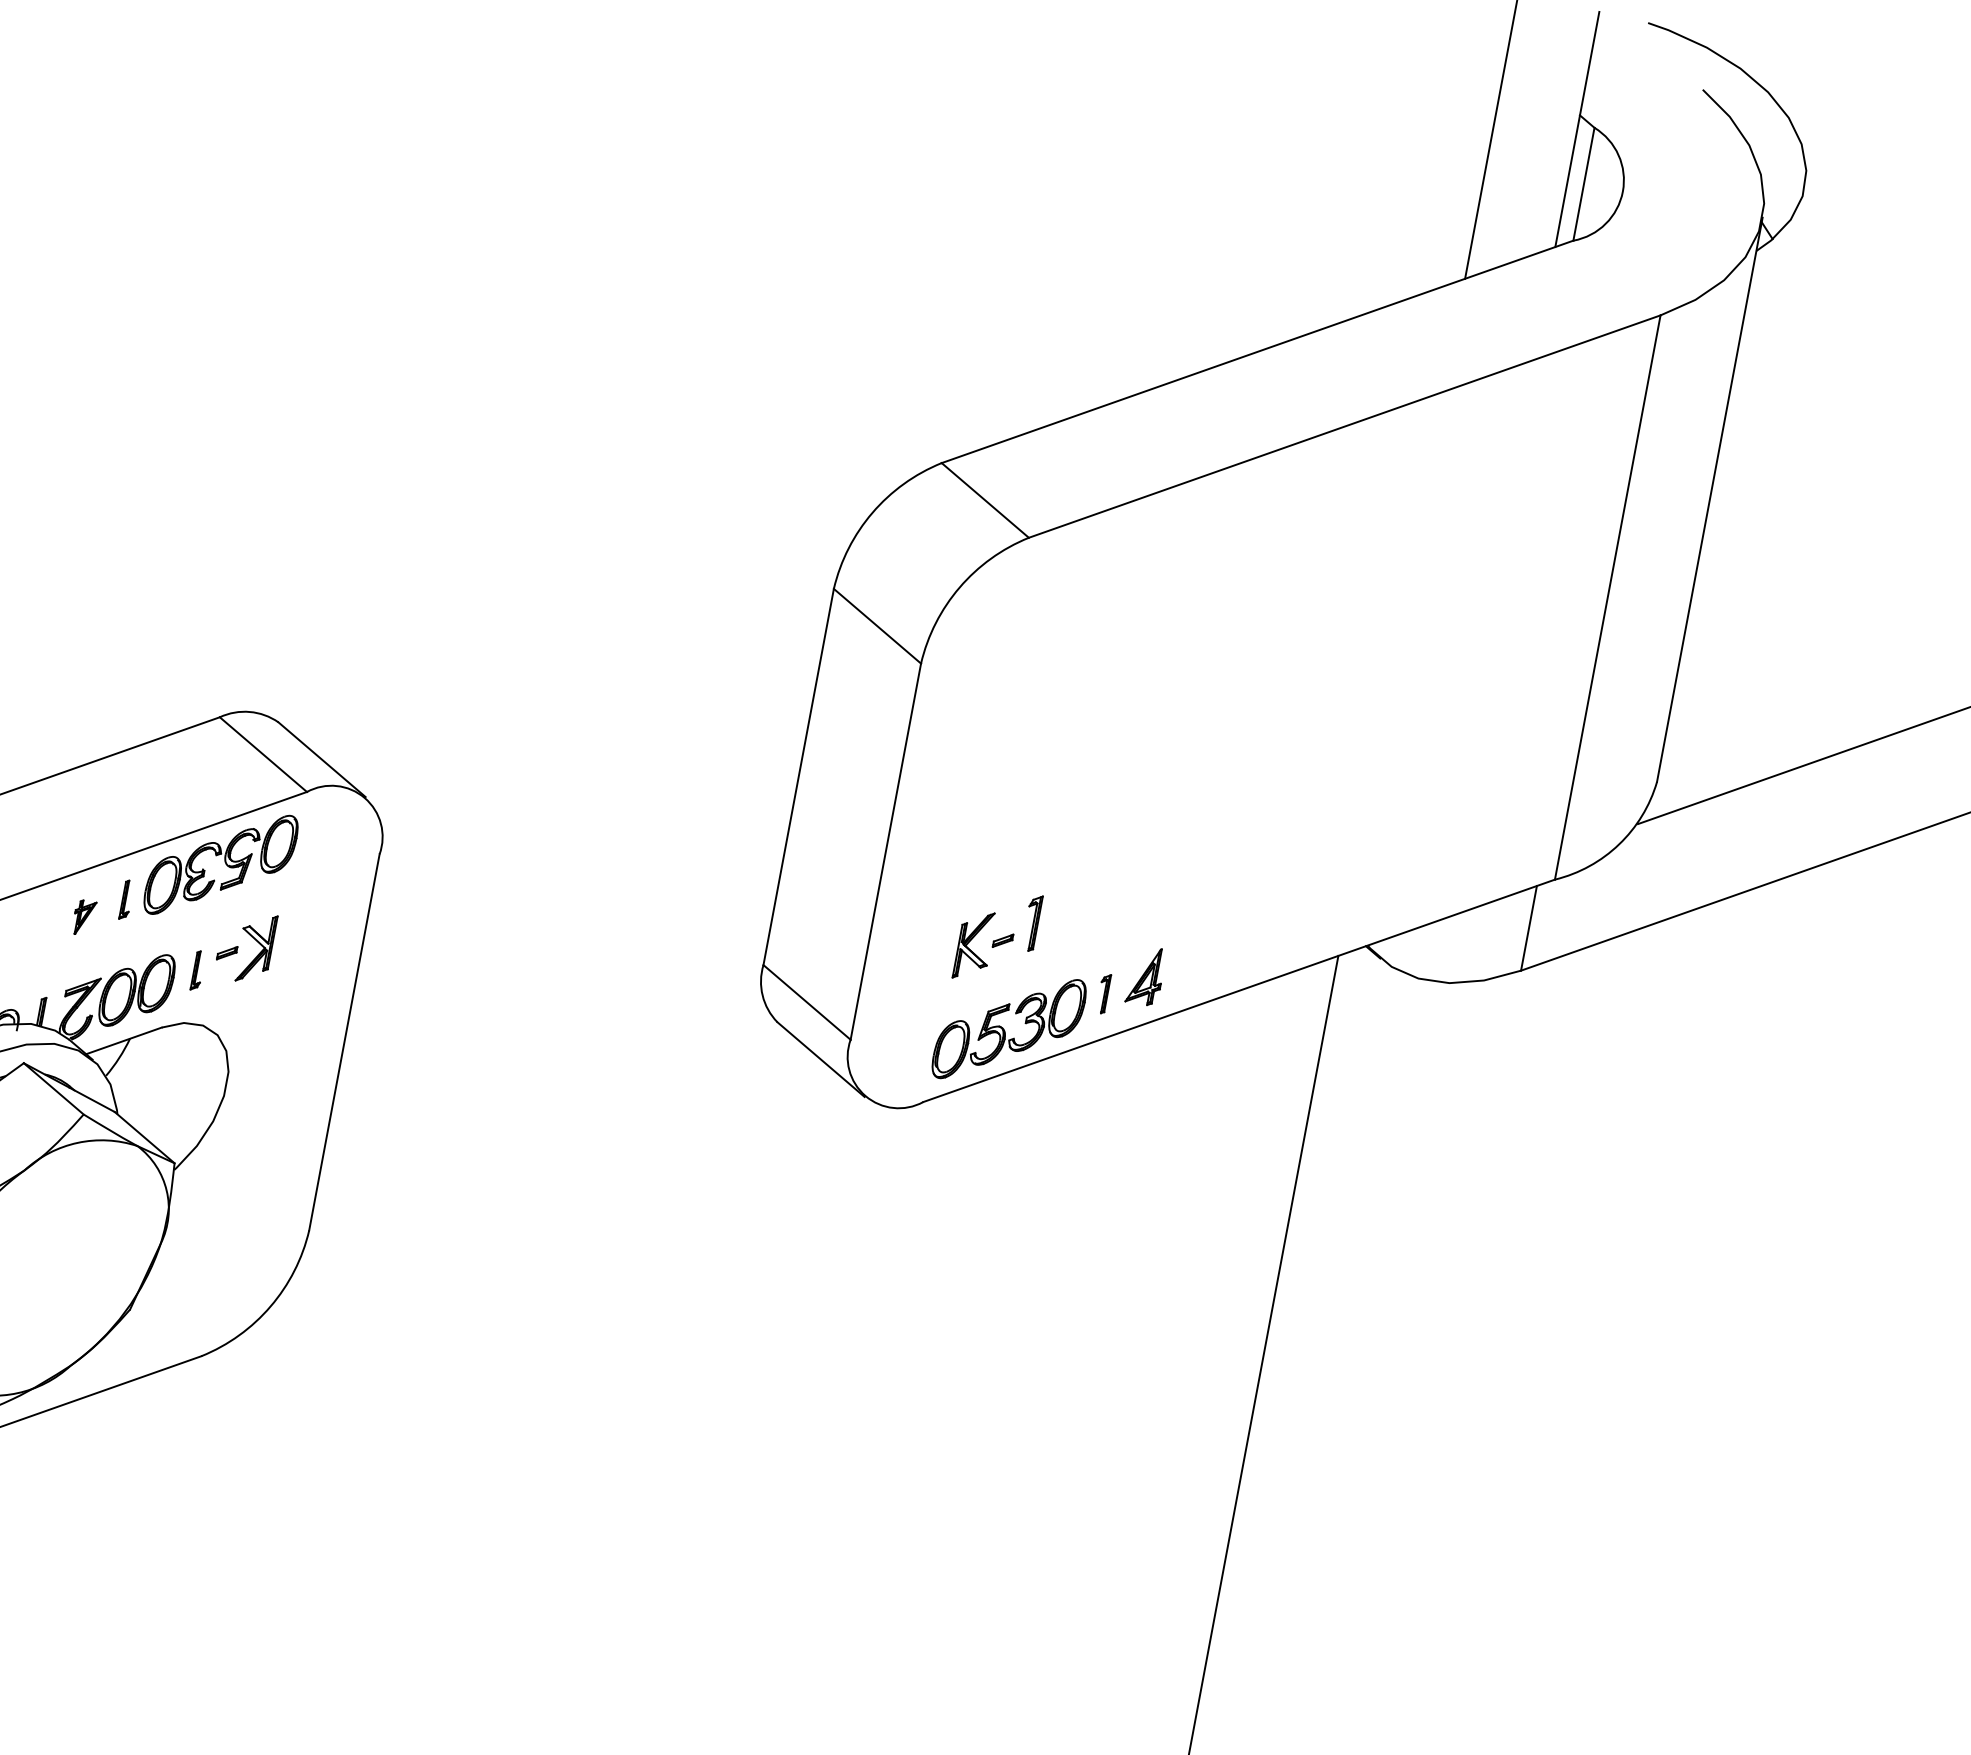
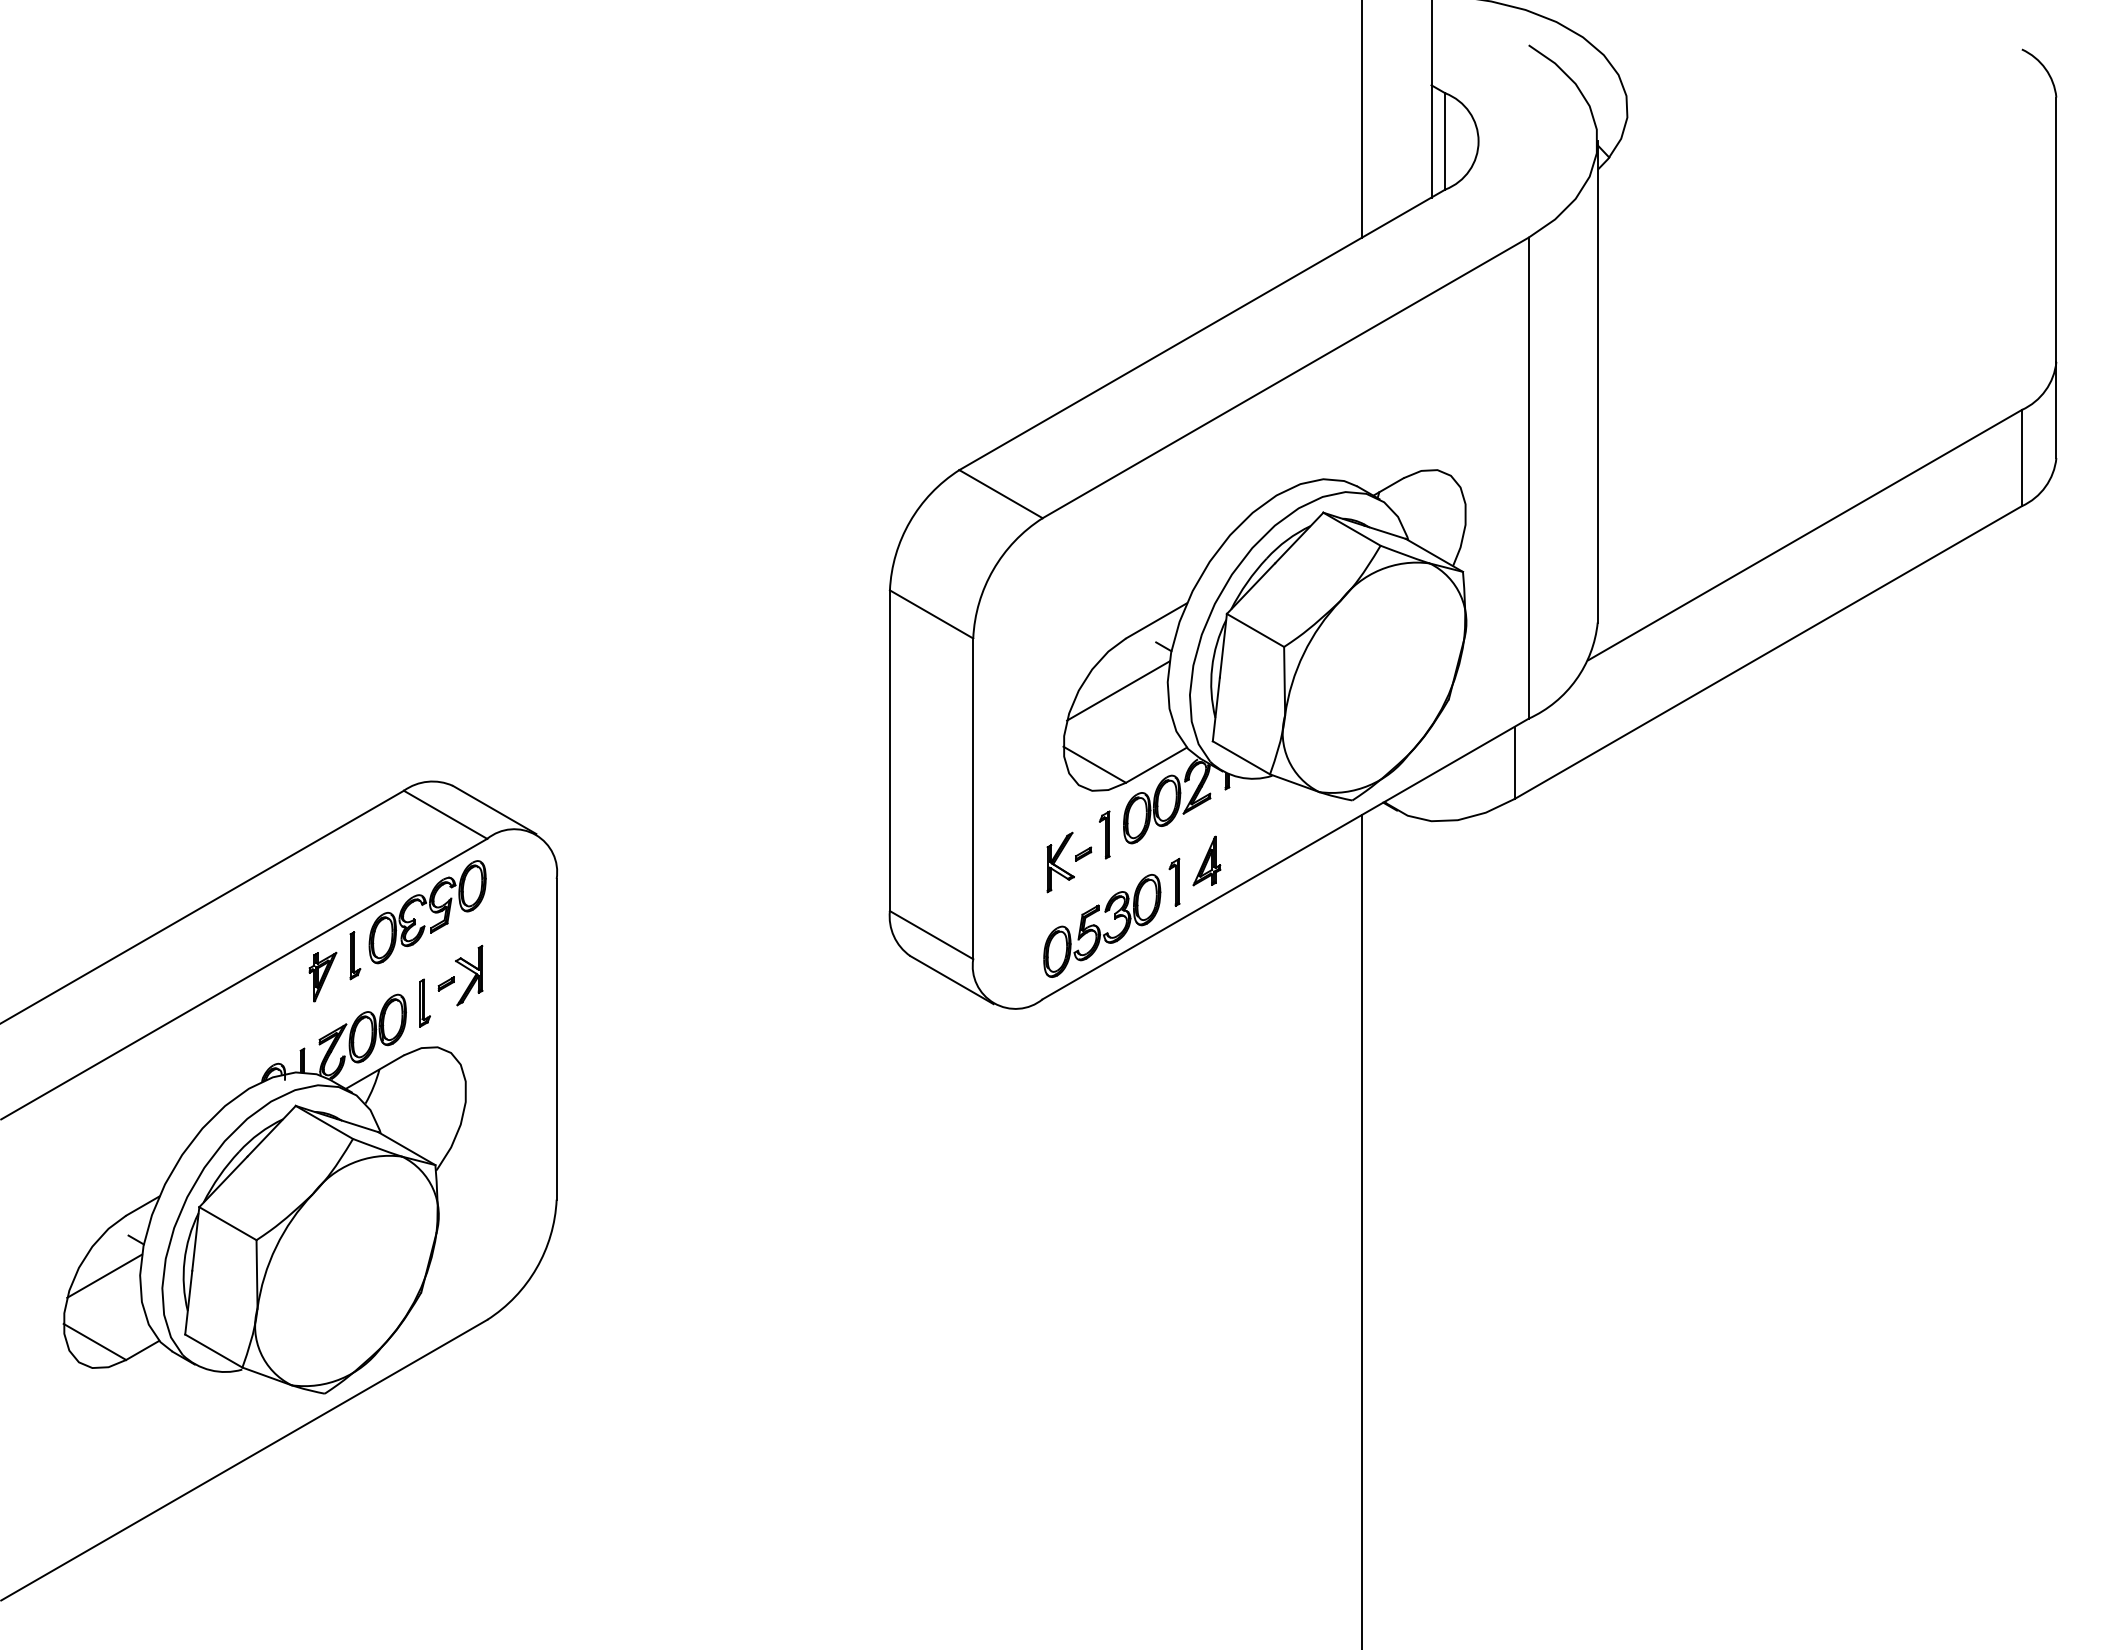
part: (1258, 748) -> (1264, 656), added
part: (126, 899) -> (355, 955), size x1.43
part: (83, 917) -> (322, 976), size x1.67
part: (197, 970) -> (424, 1002), size x1.43
part: (1103, 992) -> (1174, 881), size x1.43

